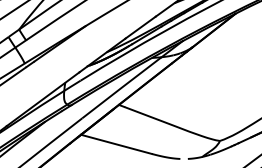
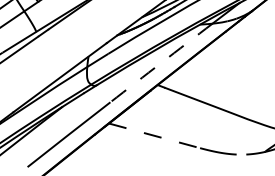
arc: (121, 87) -> (160, 62), solid -> dashed
line: (116, 144) -> (154, 135), solid -> dashed

